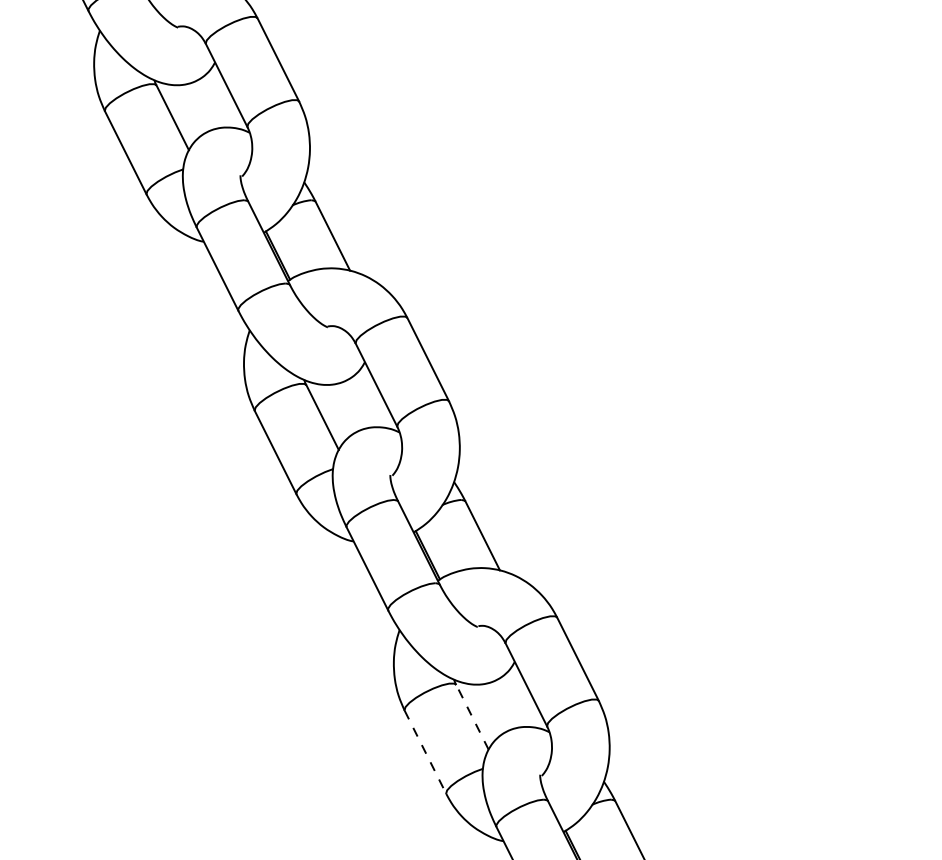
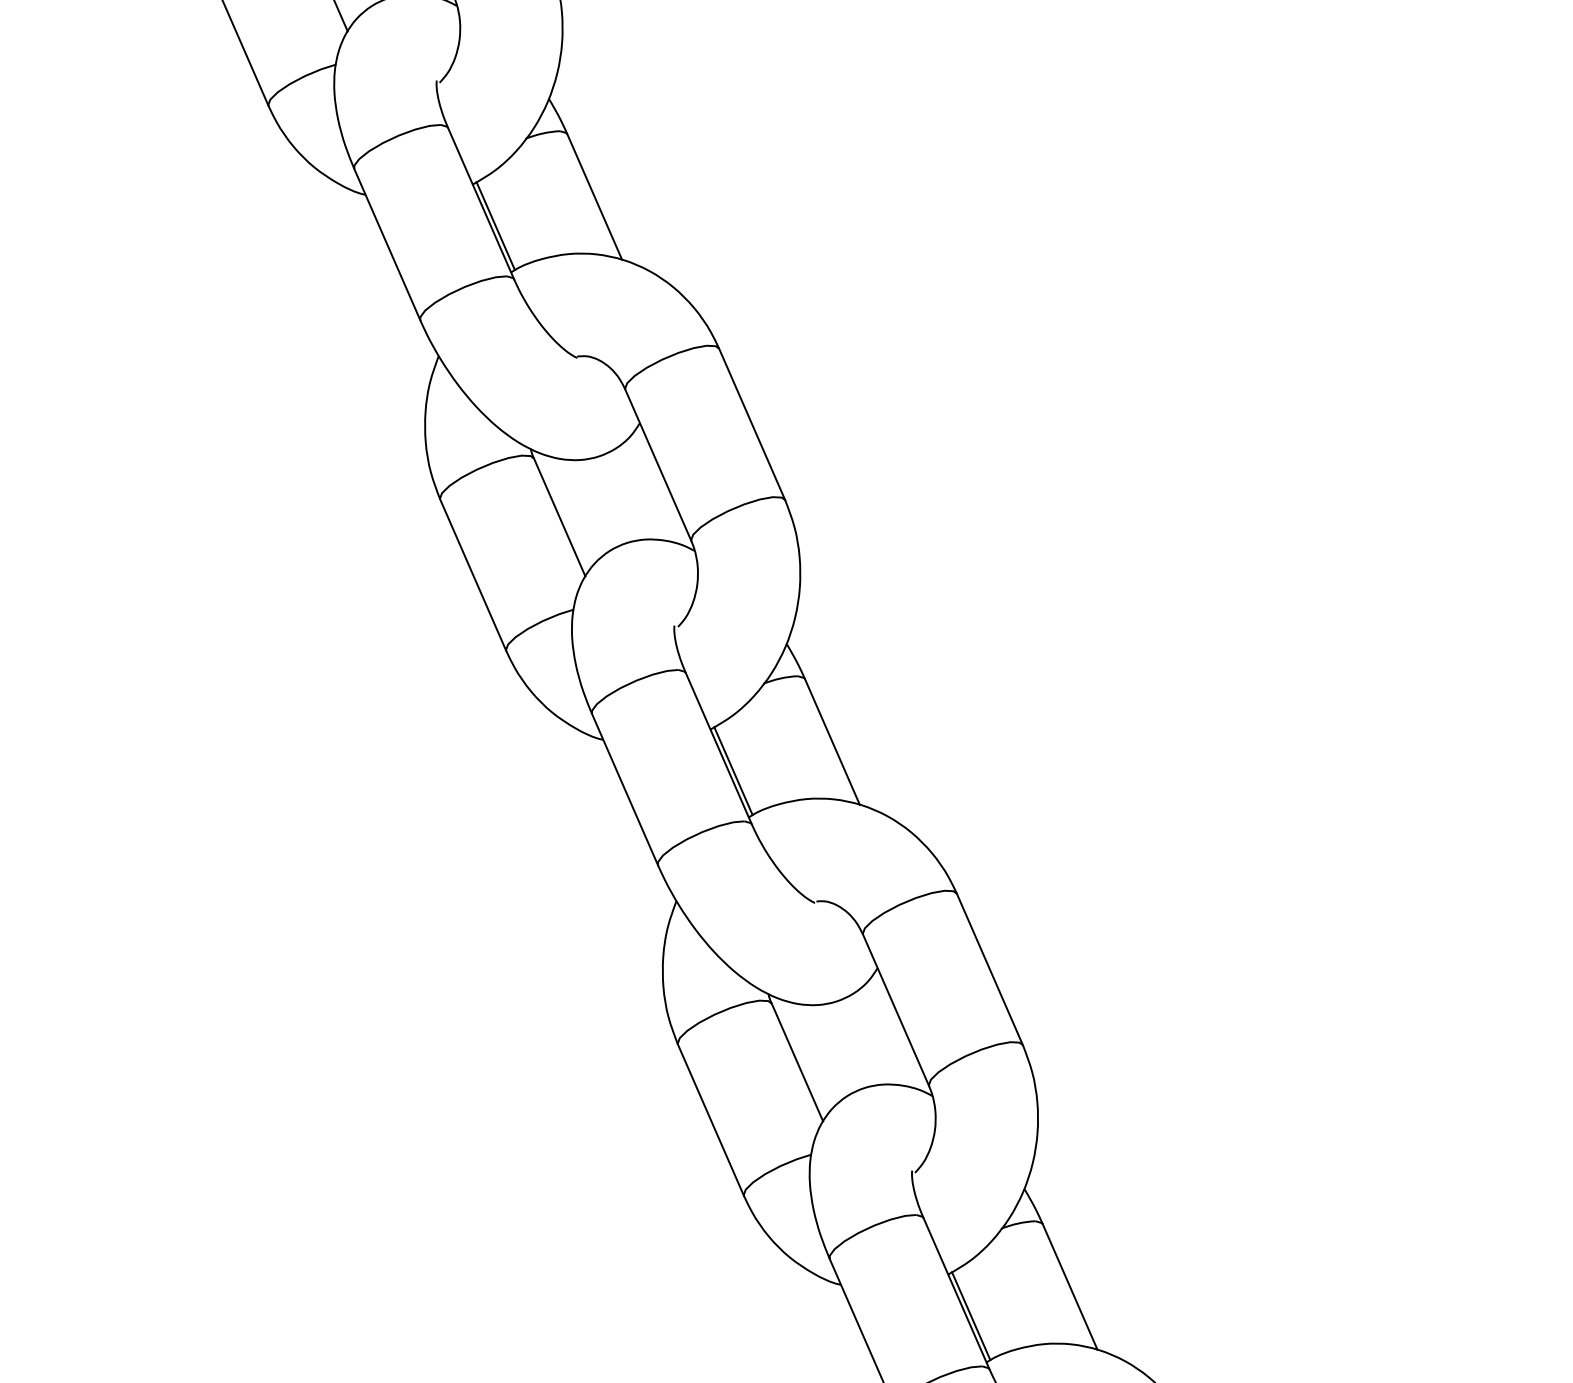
line: (472, 716) -> (797, 1061), dashed -> solid
line: (425, 752) -> (710, 1120), dashed -> solid

